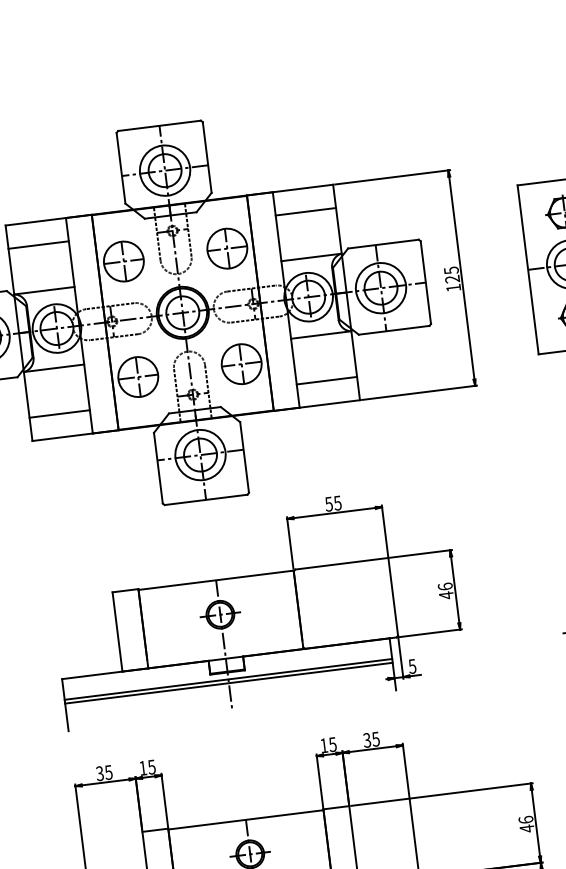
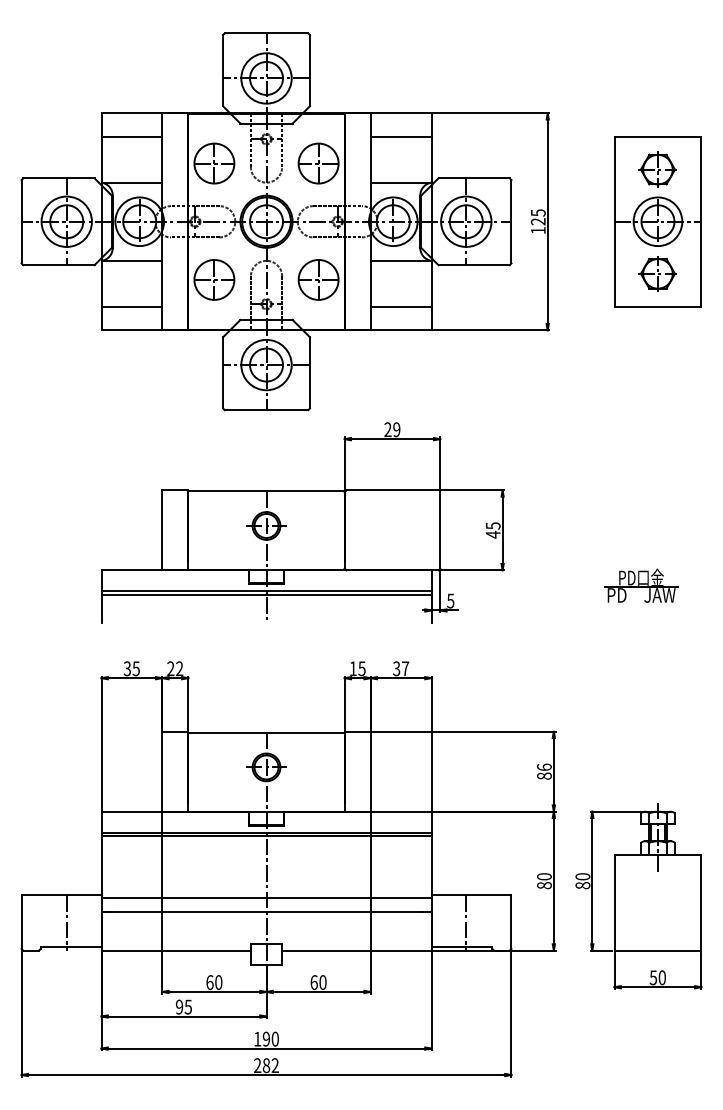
text: (333, 503) -> (392, 429), 55 -> 29
text: (444, 586) -> (492, 525), 46 -> 45
text: (375, 739) -> (405, 668), 35 -> 37
text: (147, 767) -> (175, 668), 15 -> 22
text: (527, 828) -> (544, 776), 46 -> 86

